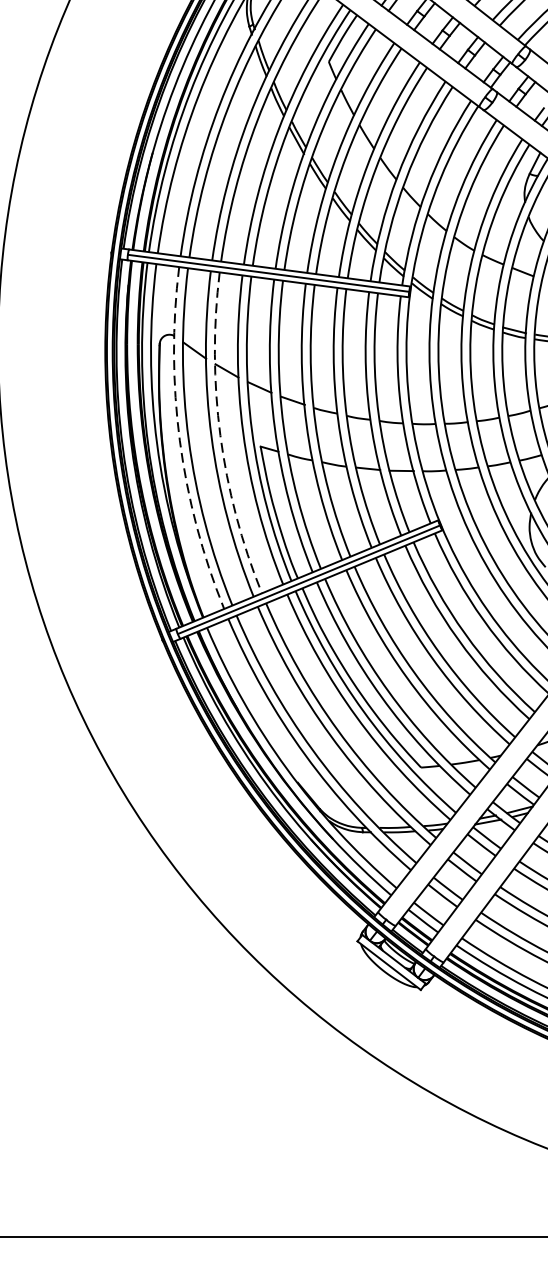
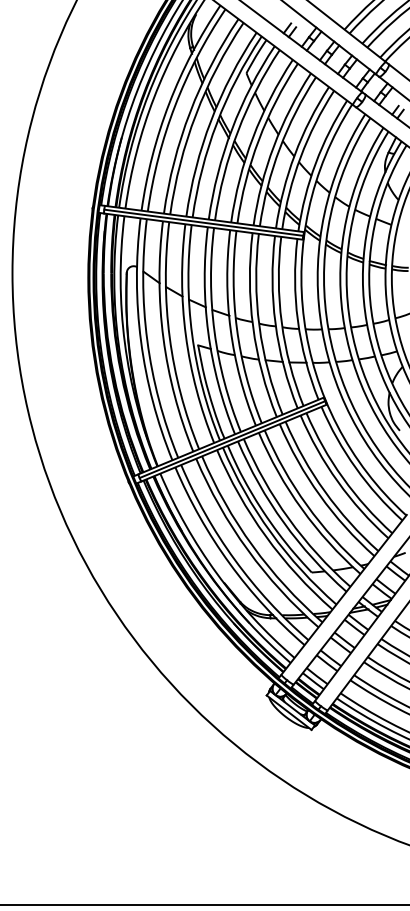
arc: (220, 435) -> (169, 337), dashed -> solid
arc: (180, 441) -> (141, 341), dashed -> solid

